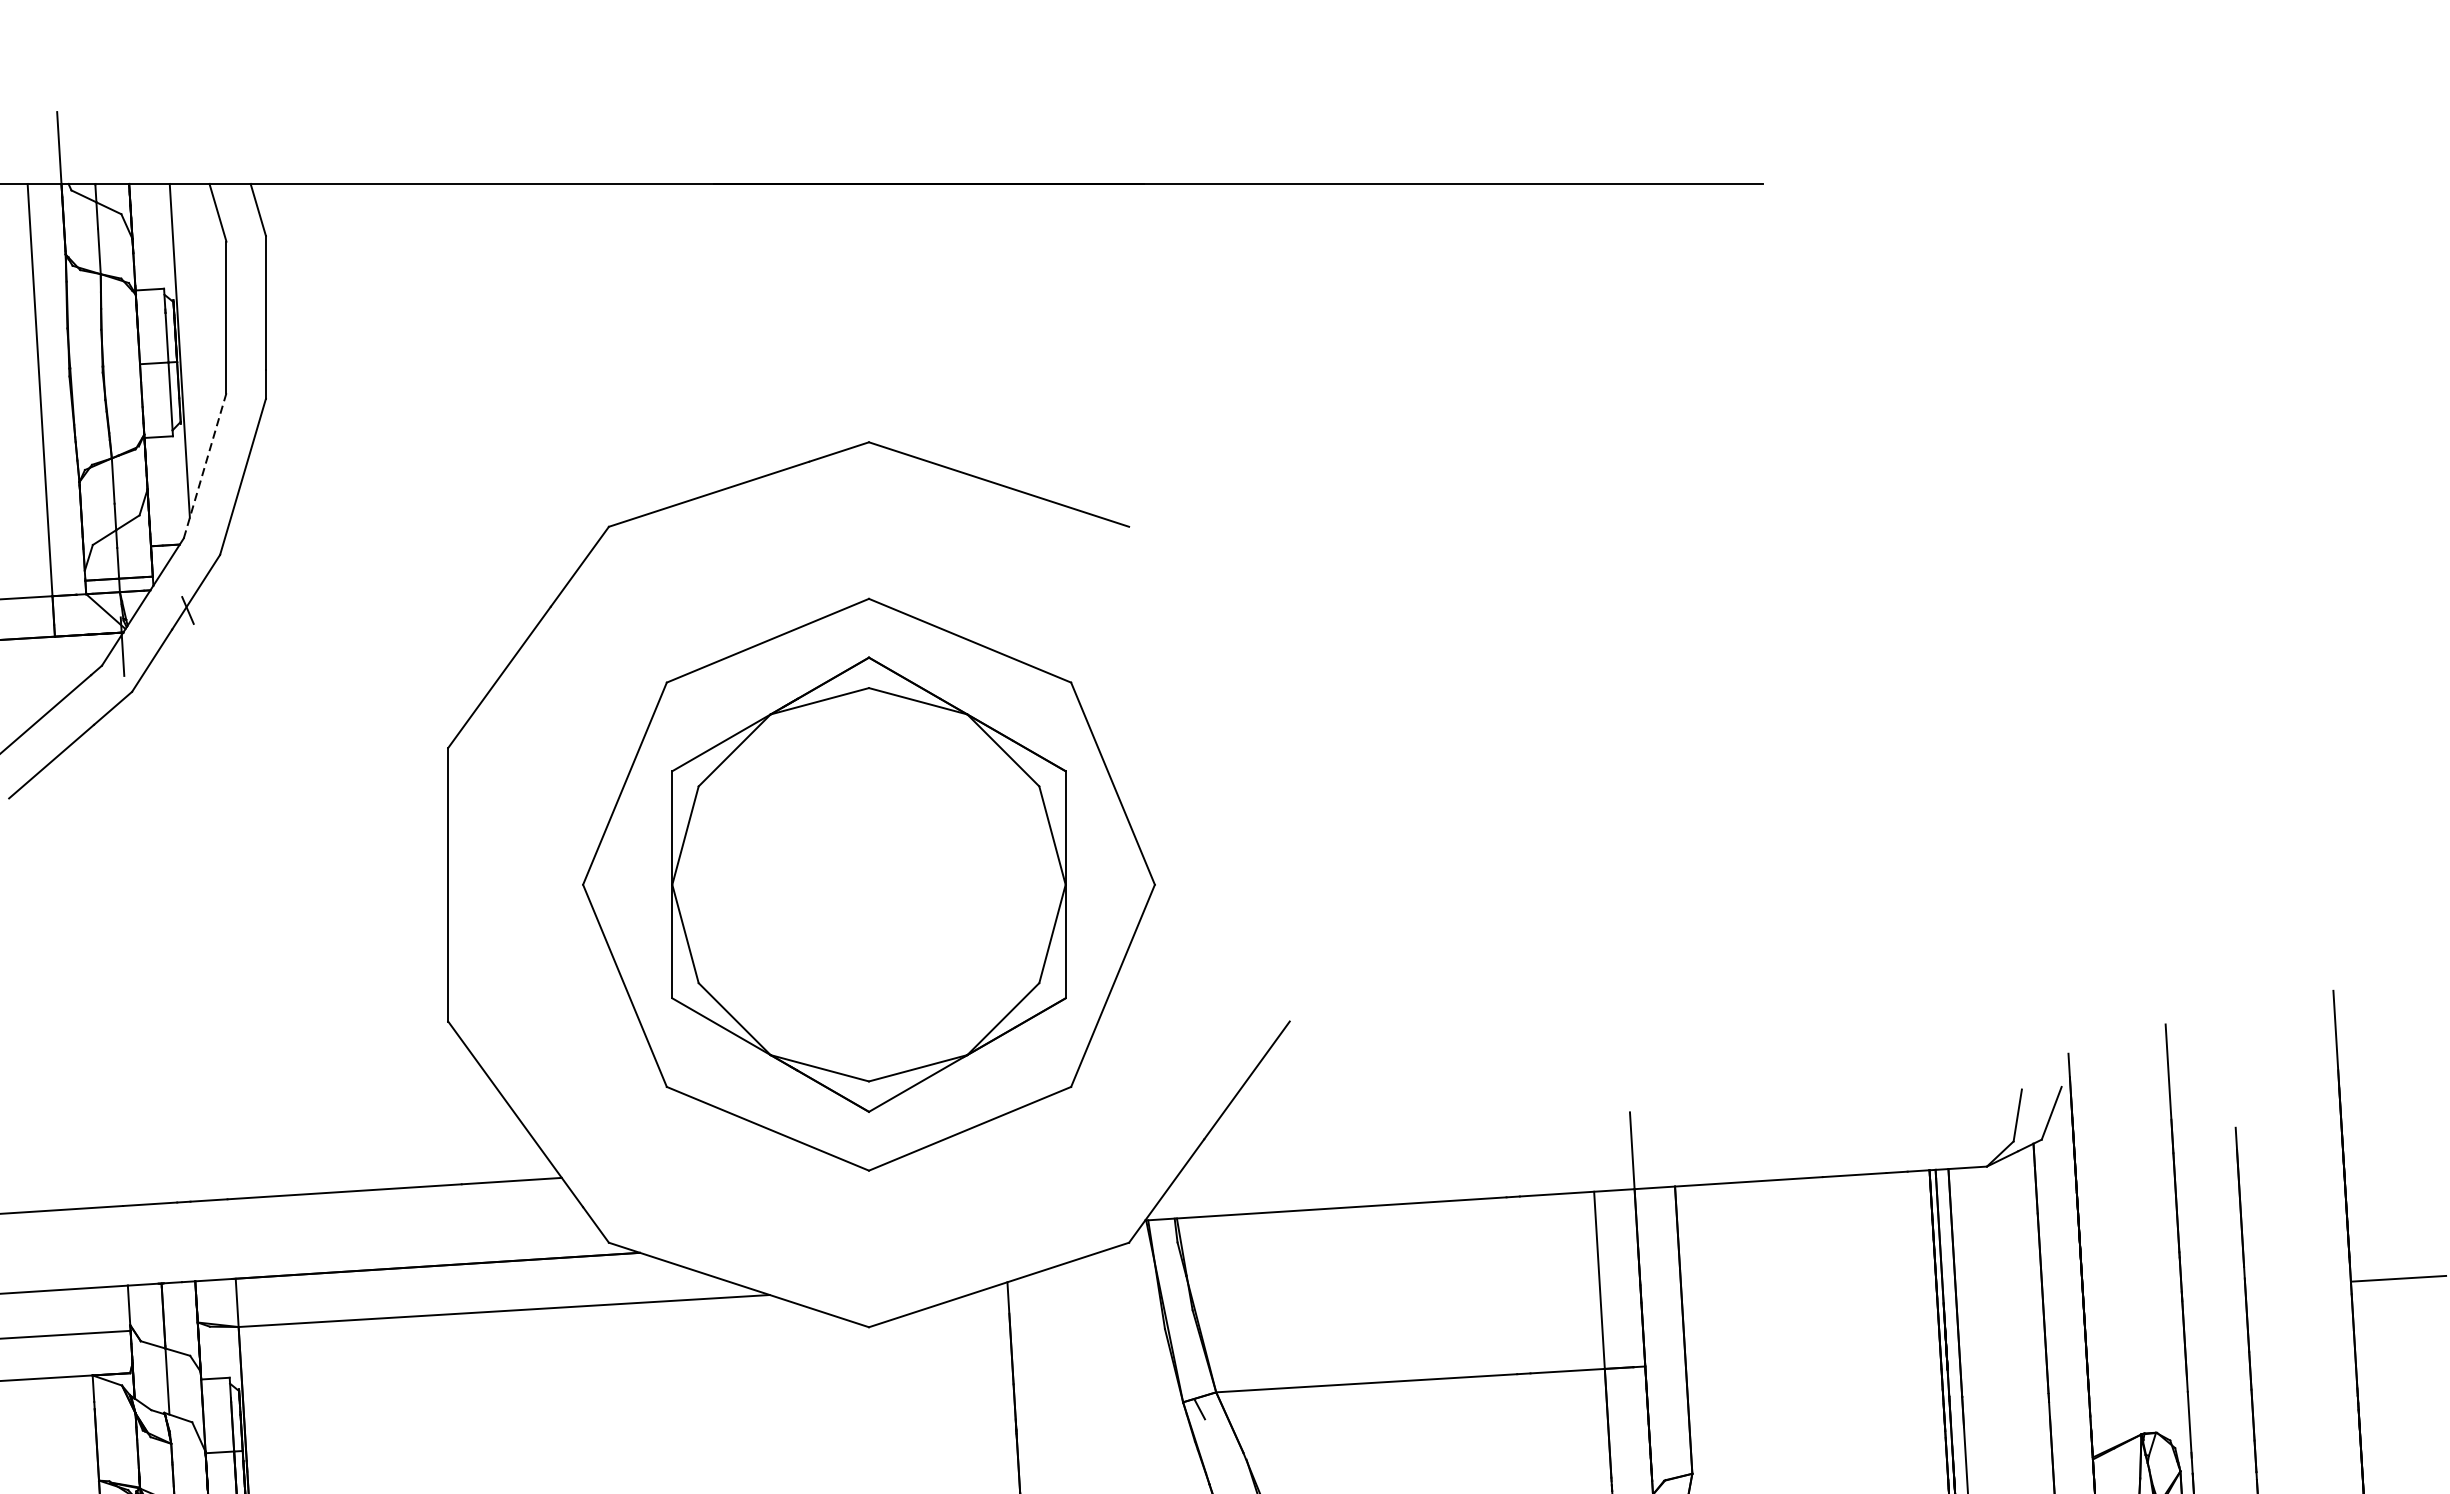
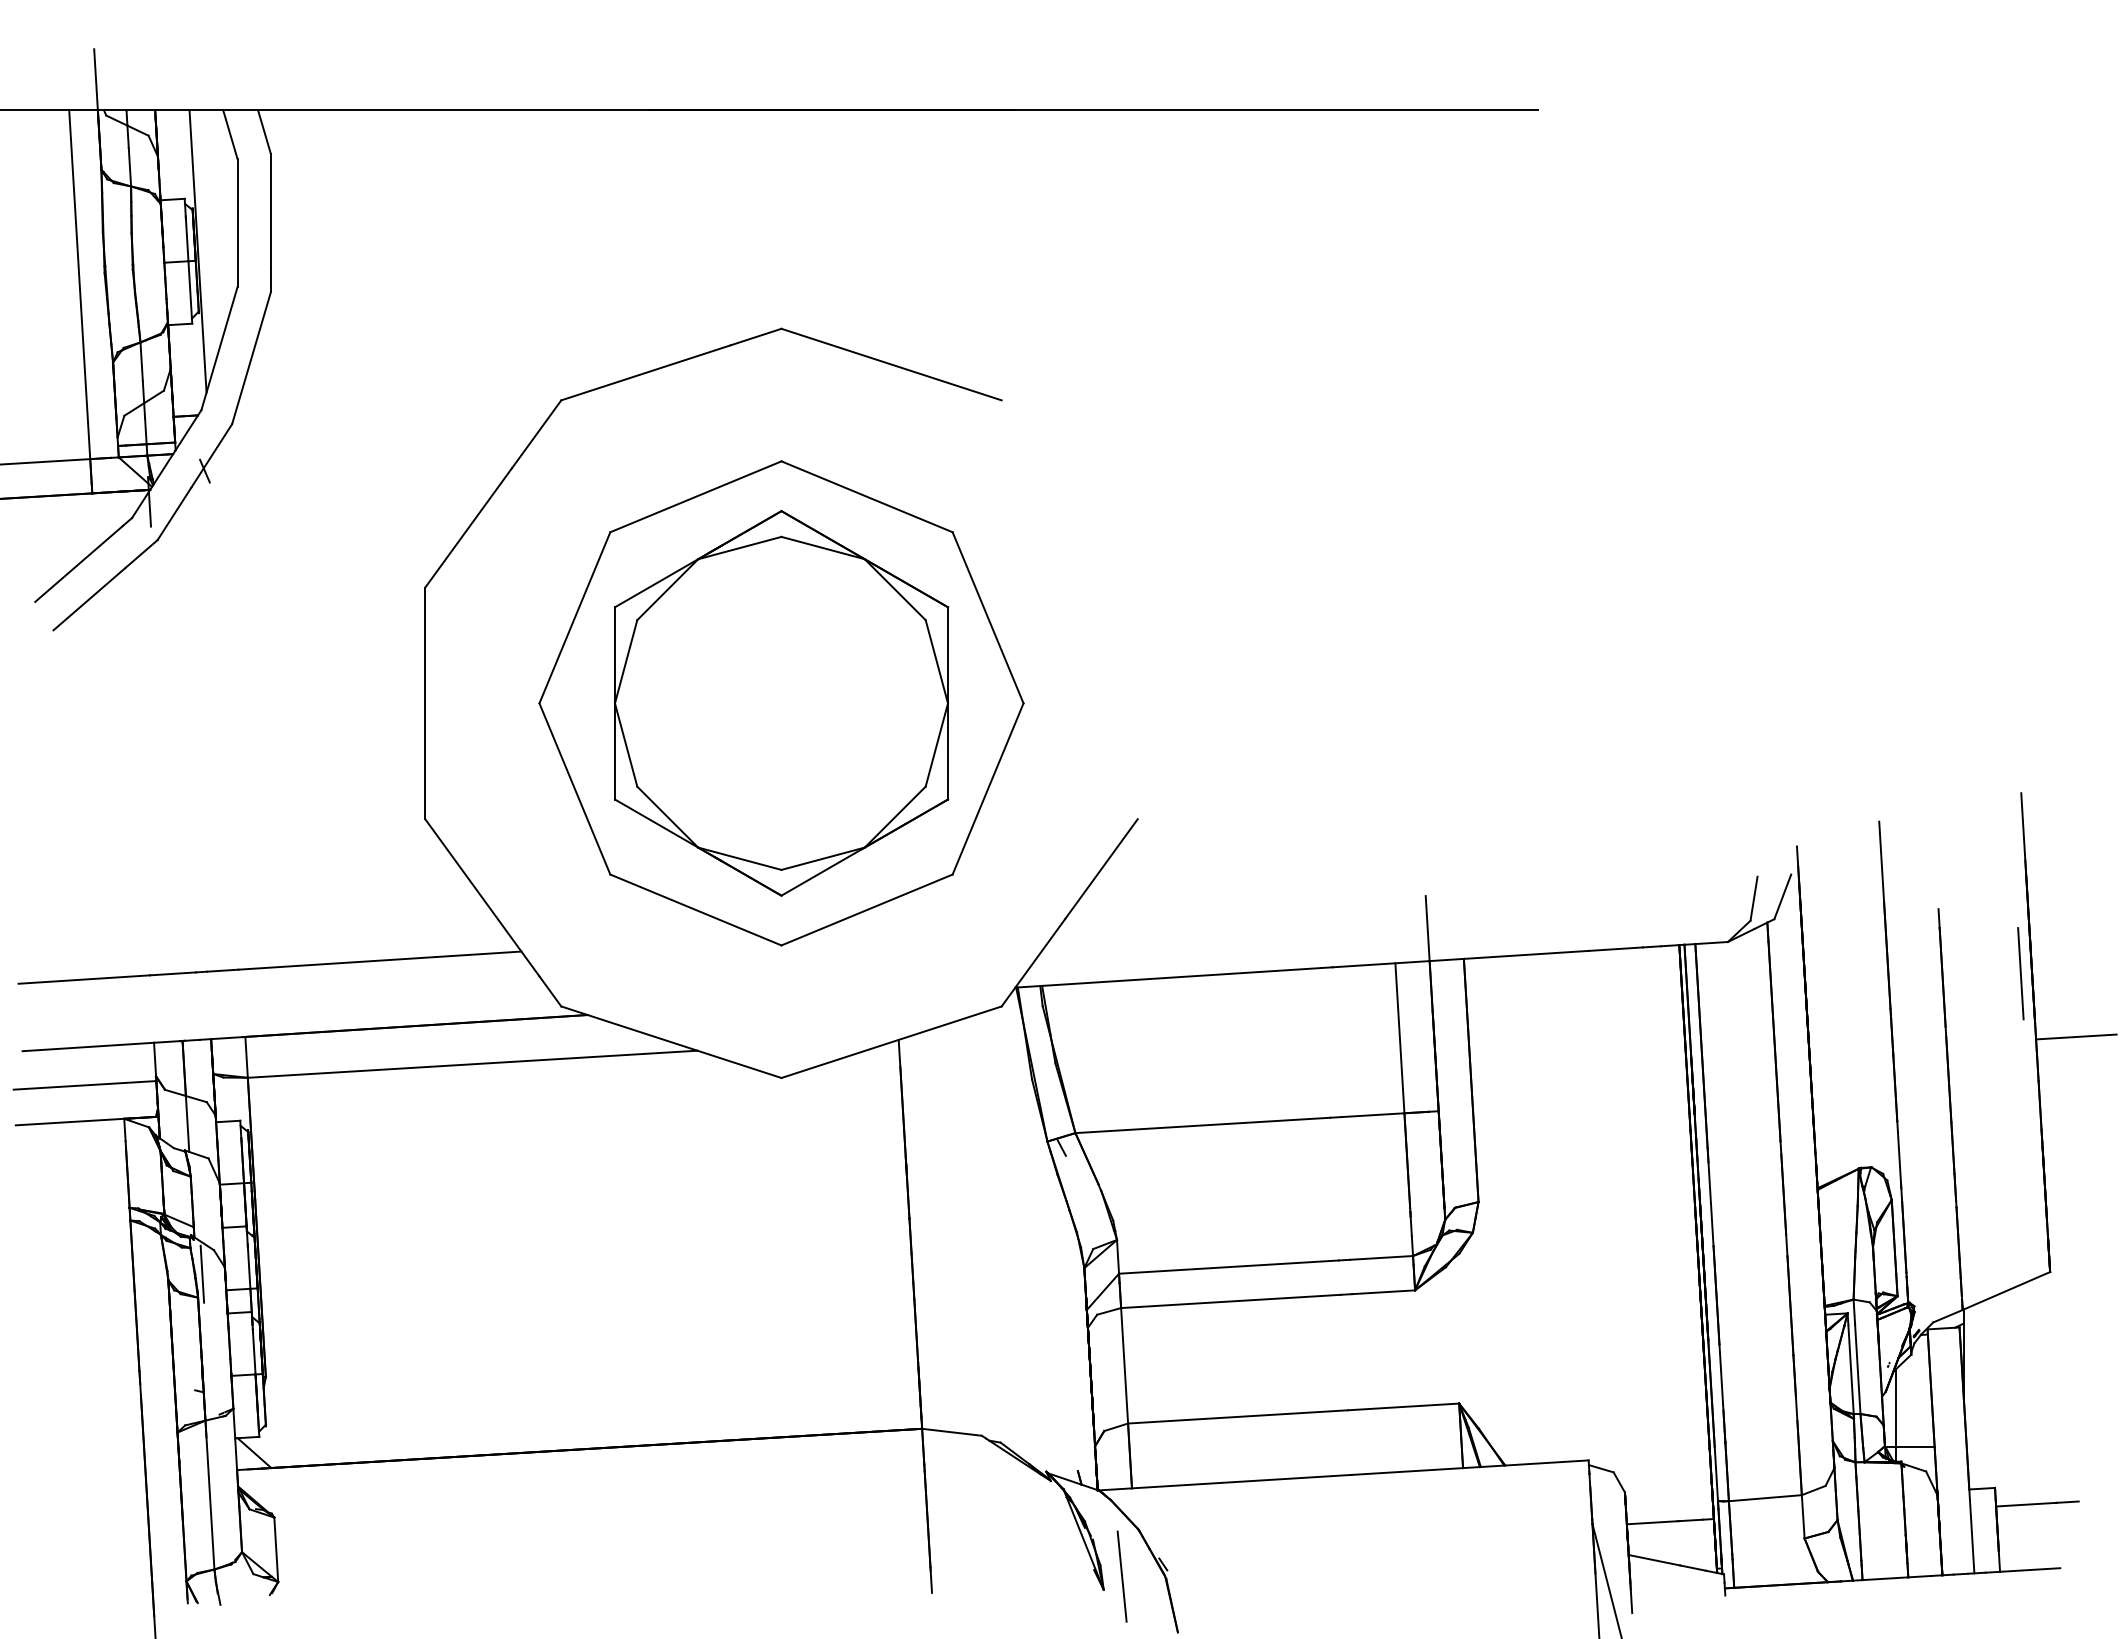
line: (205, 465) -> (219, 348), dashed -> solid
line: (2332, 1203) -> (2020, 973), added

